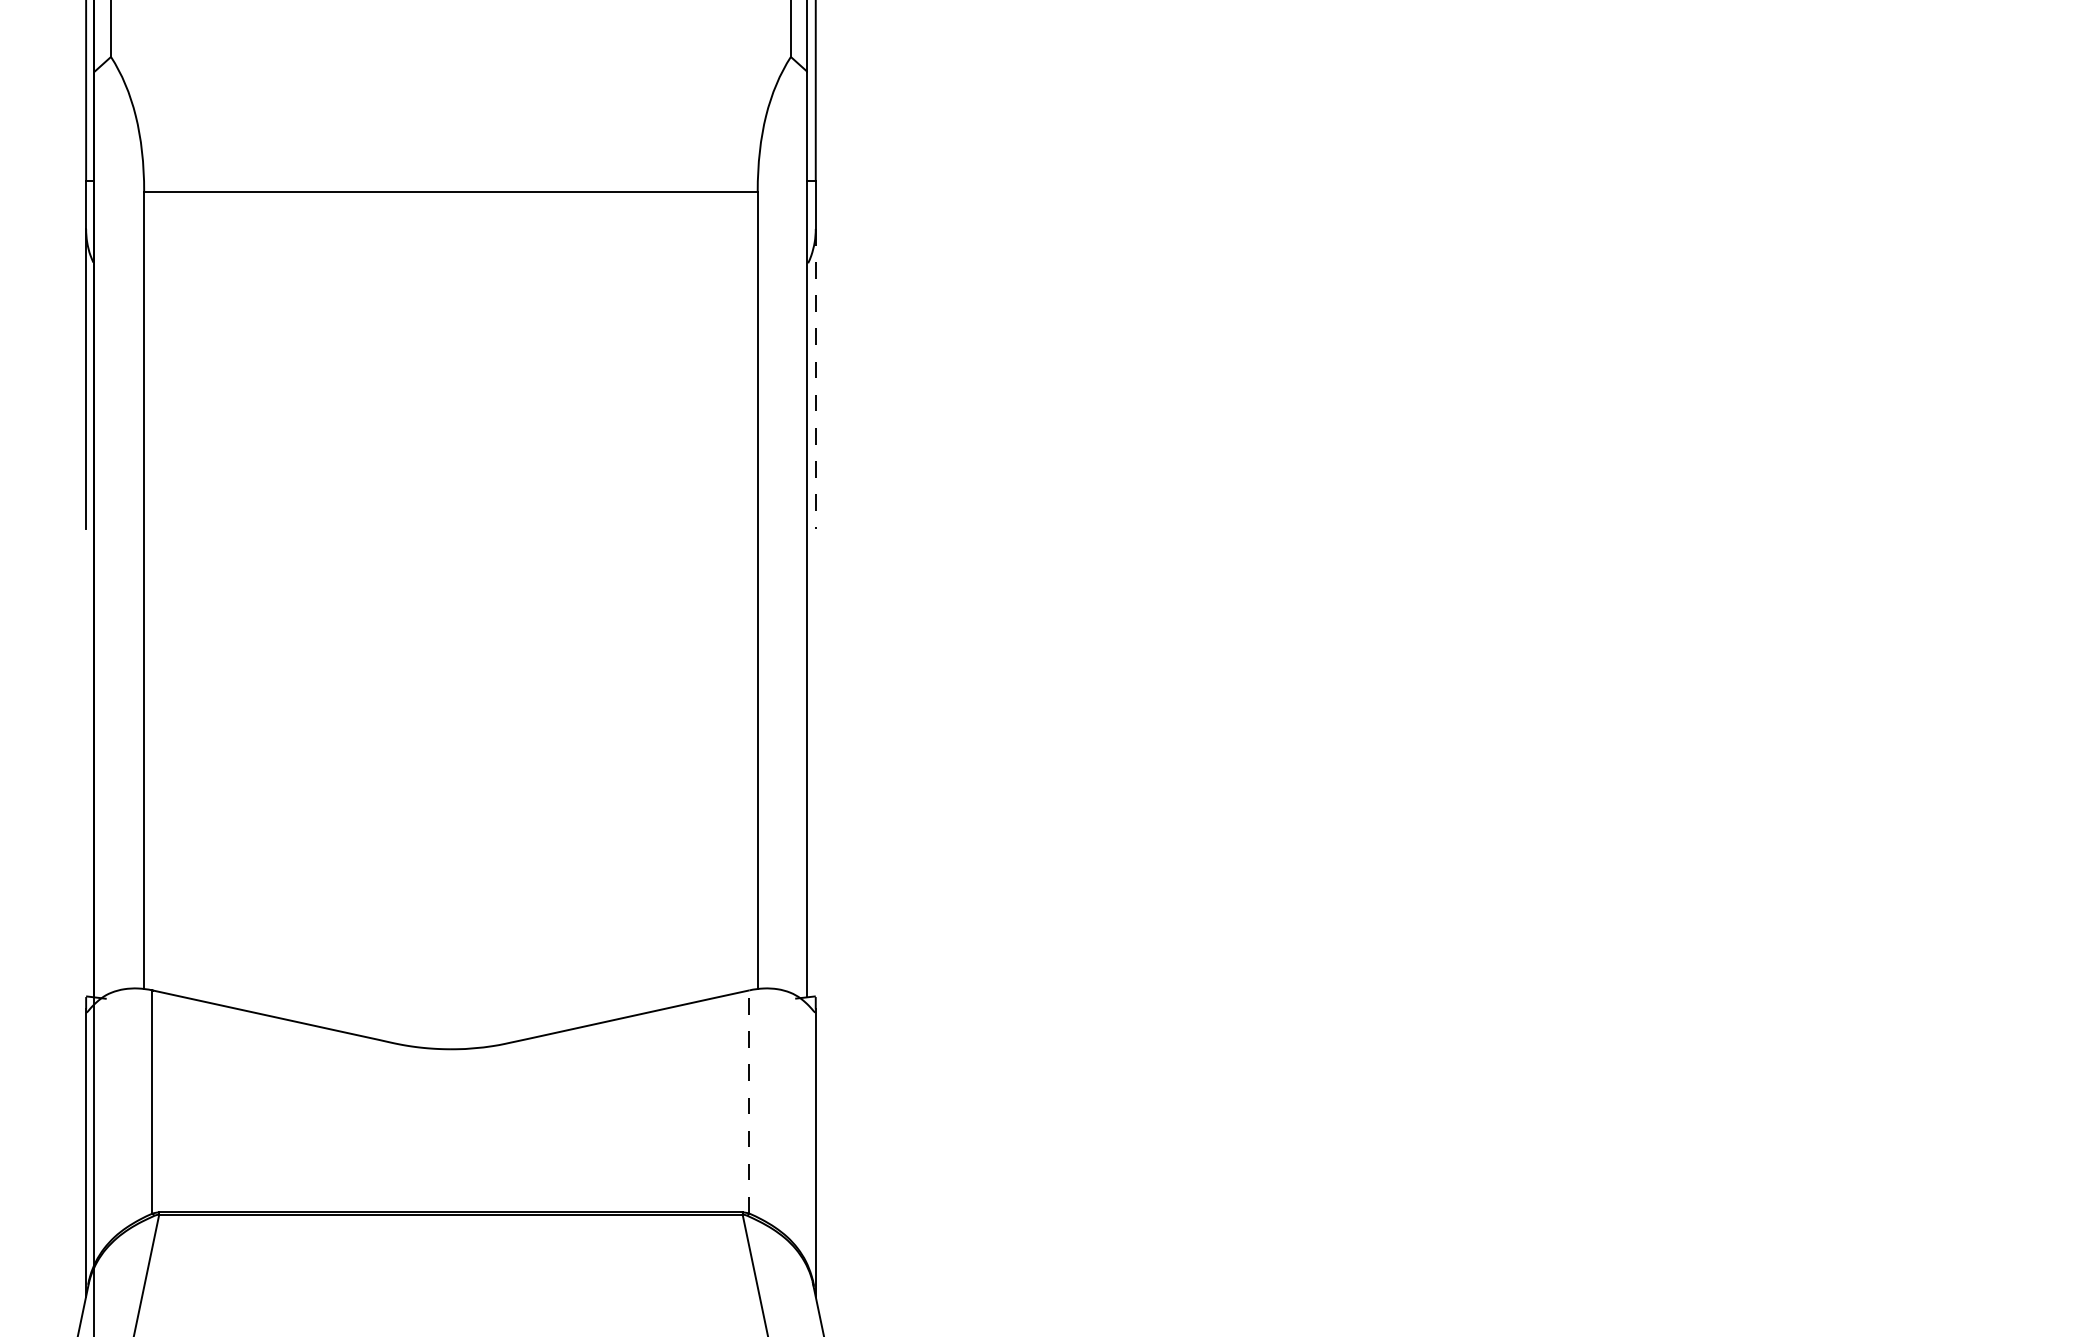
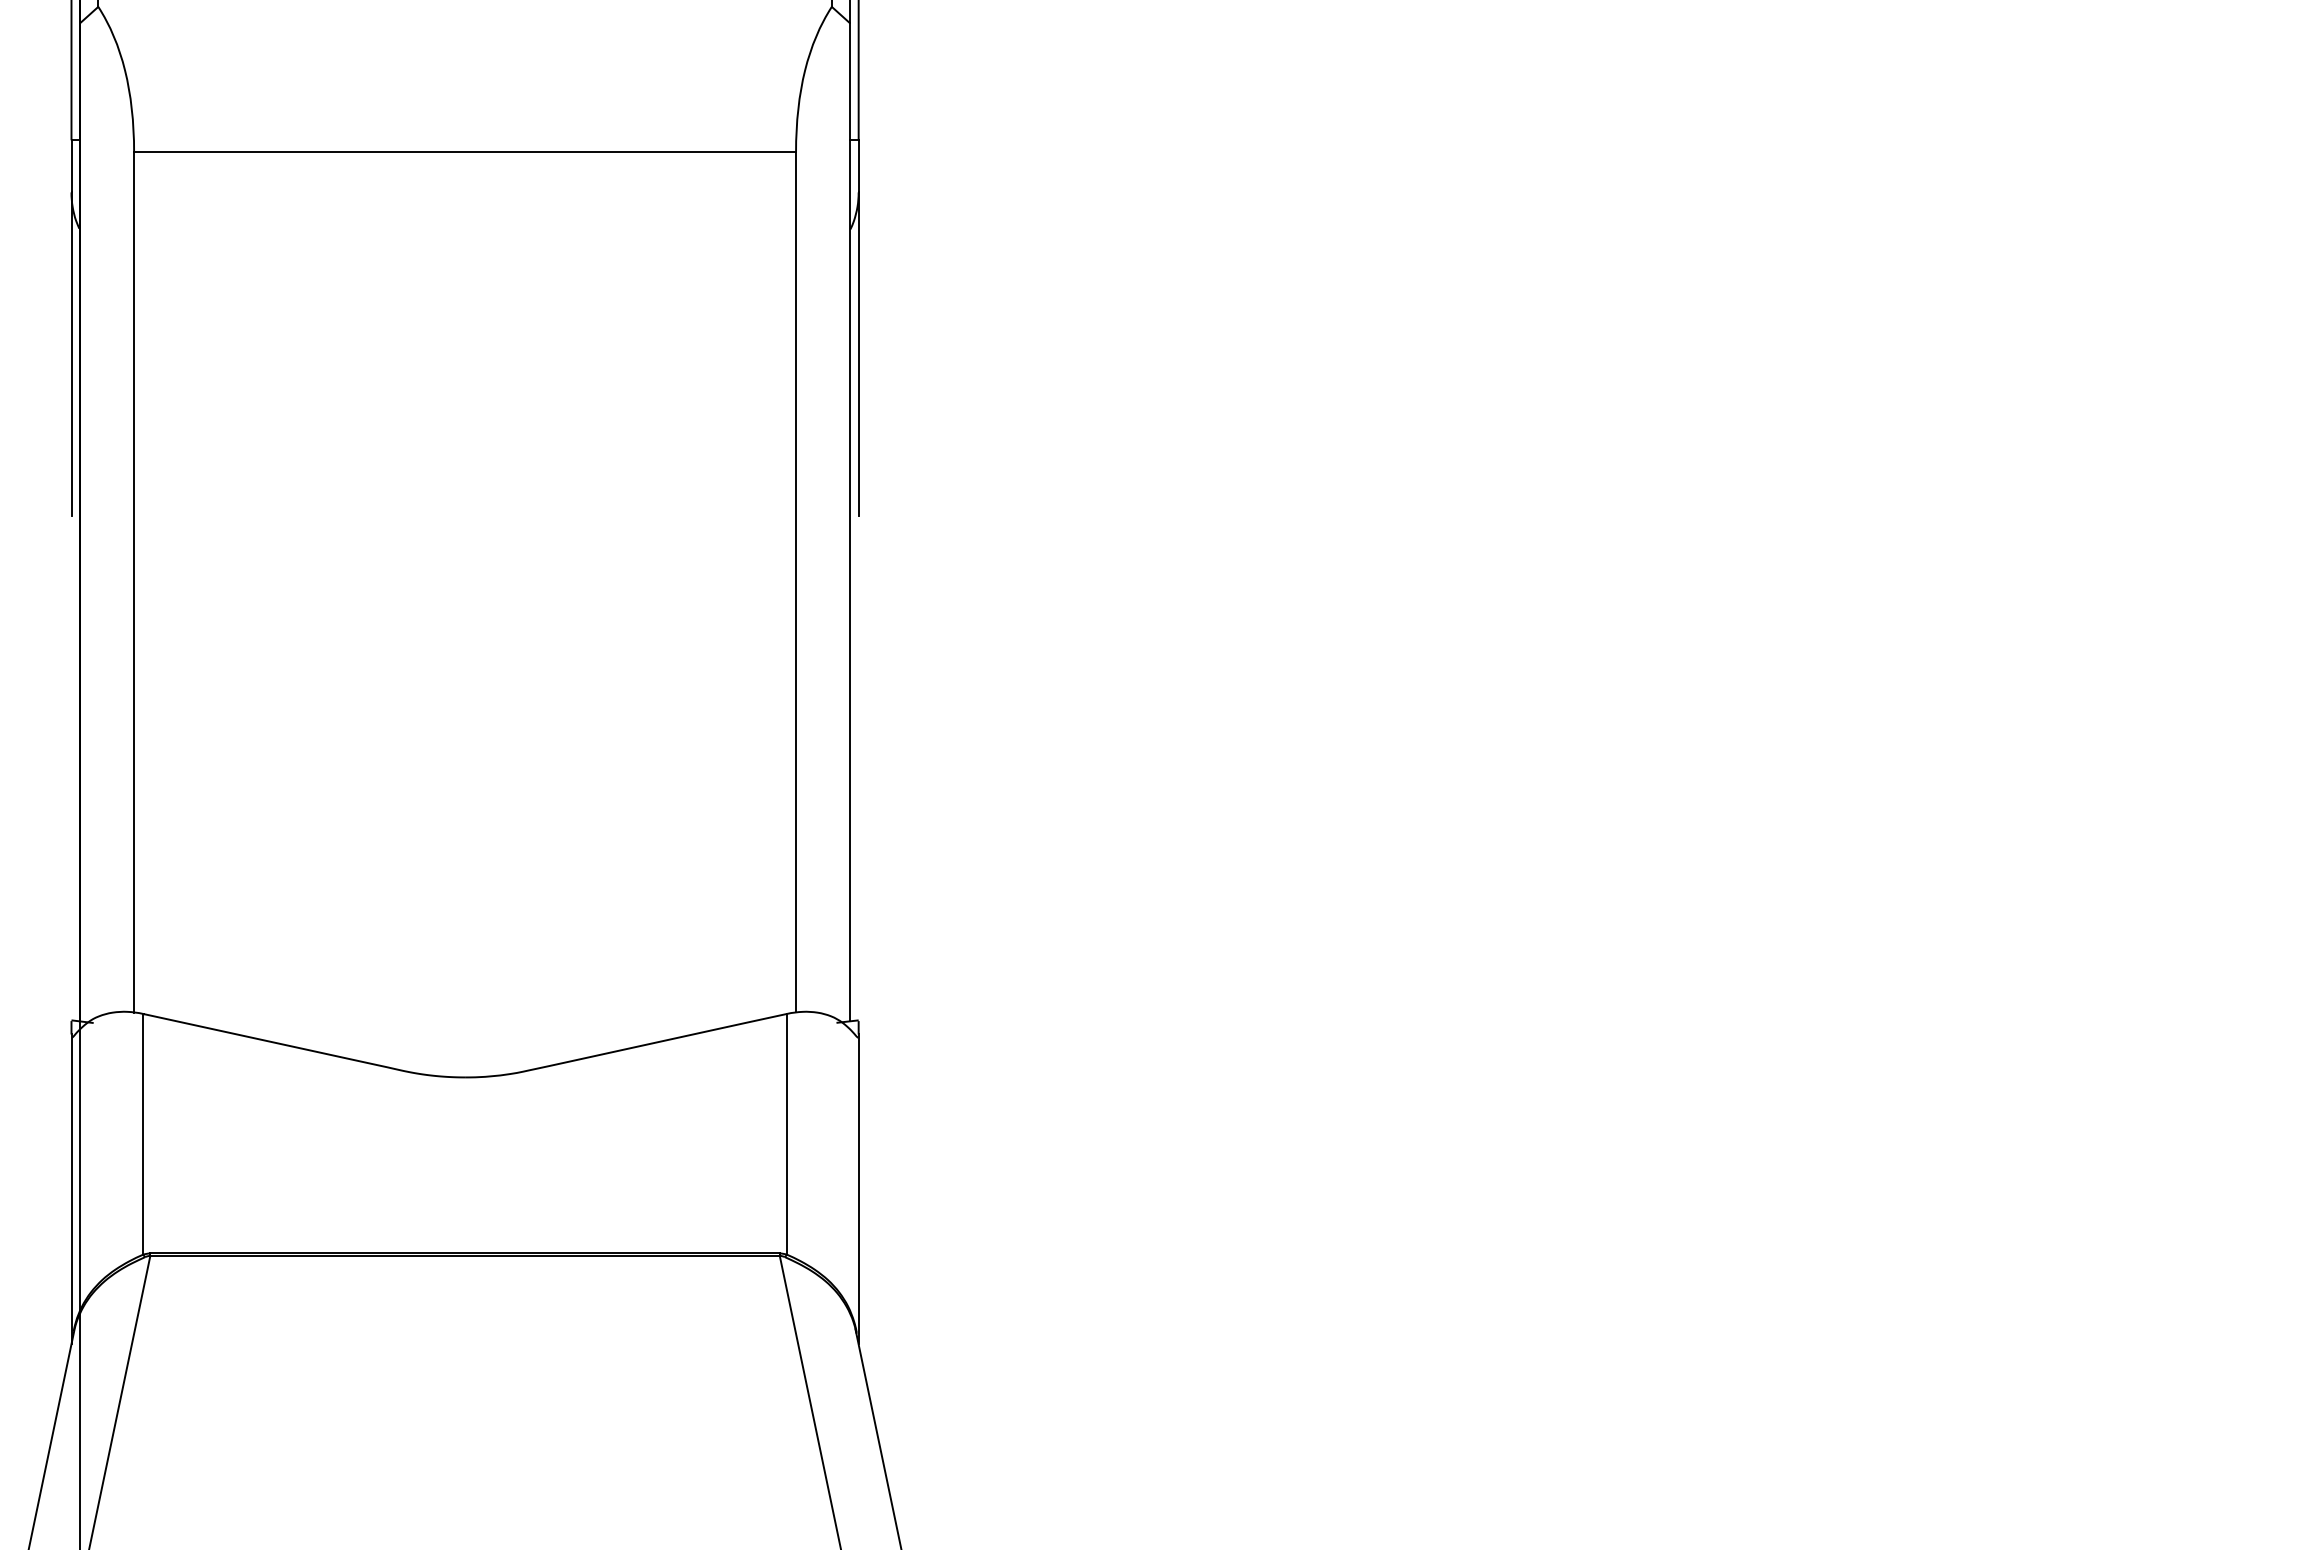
line: (815, 379) -> (858, 354), dashed -> solid
line: (749, 1101) -> (787, 1133), dashed -> solid

